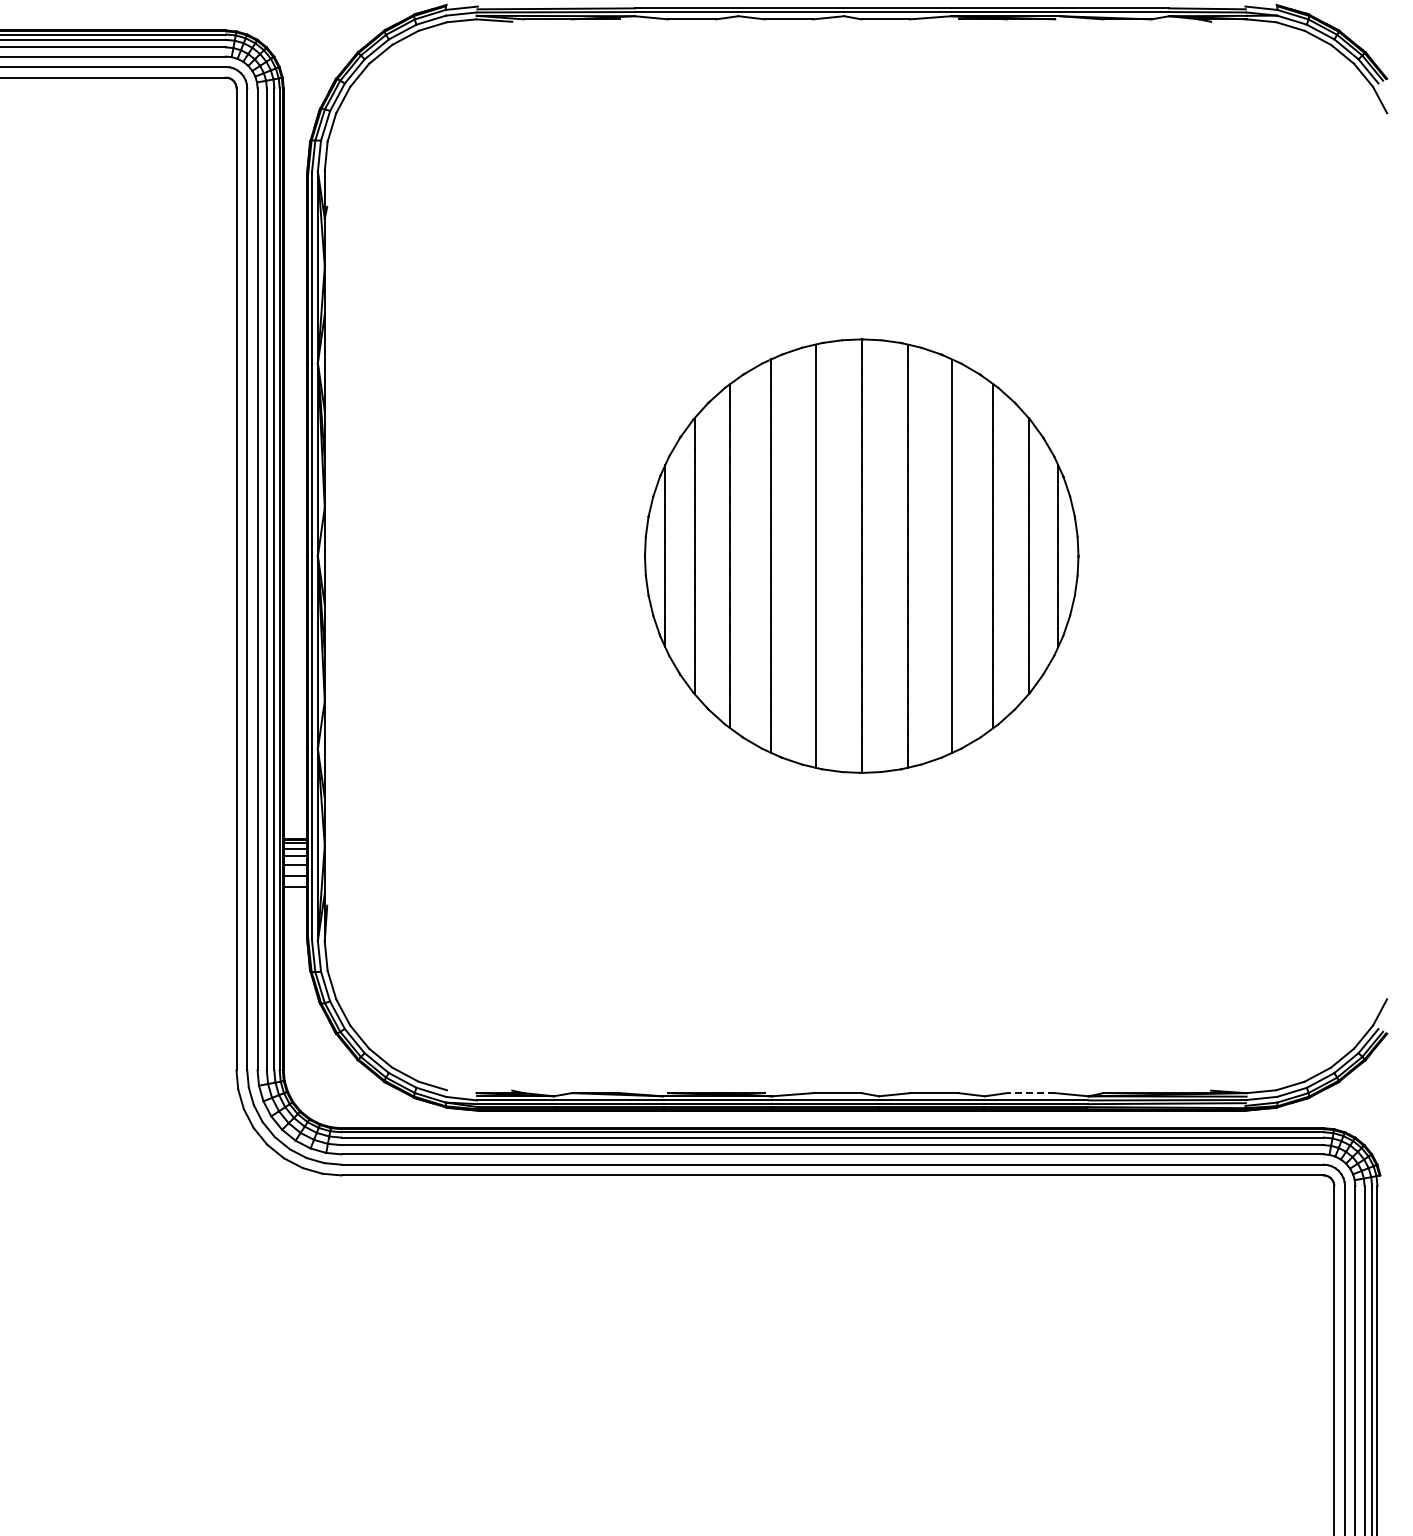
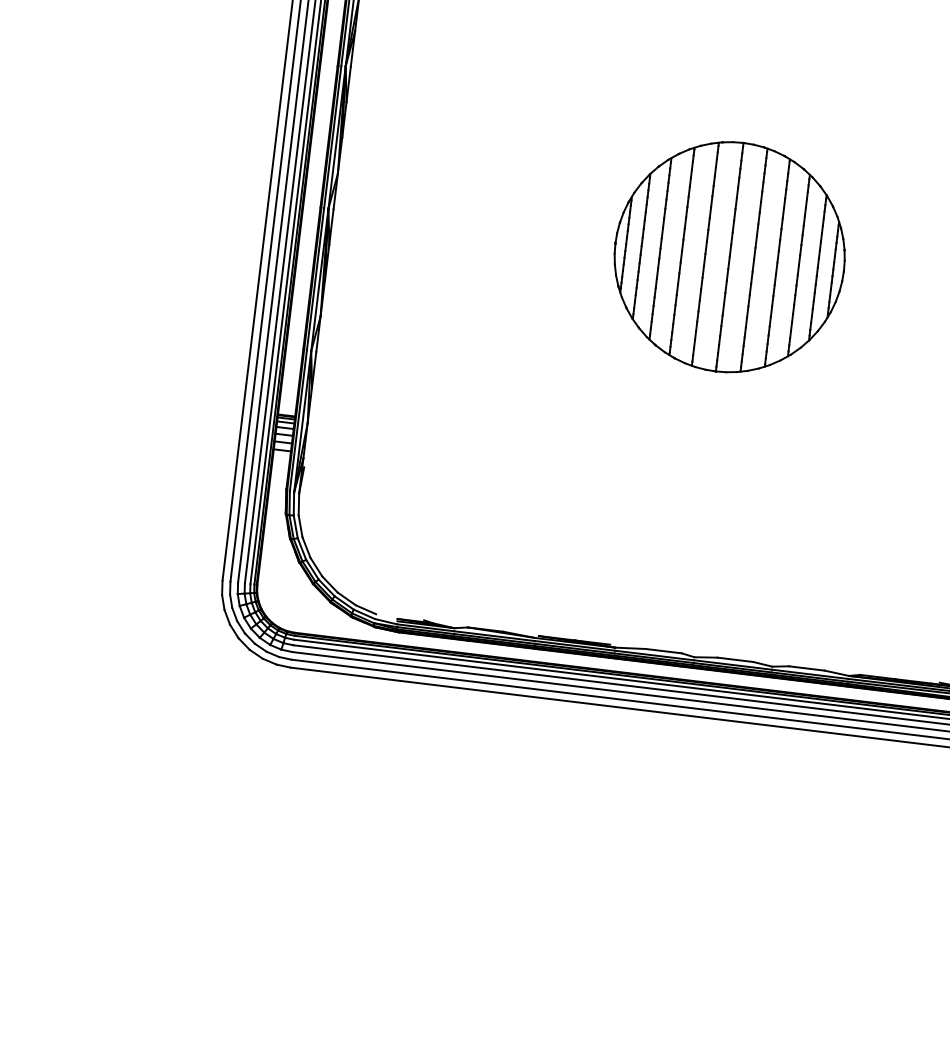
part: (861, 556) -> (729, 257), size x0.71
line: (1030, 1093) -> (806, 668), dashed -> solid

